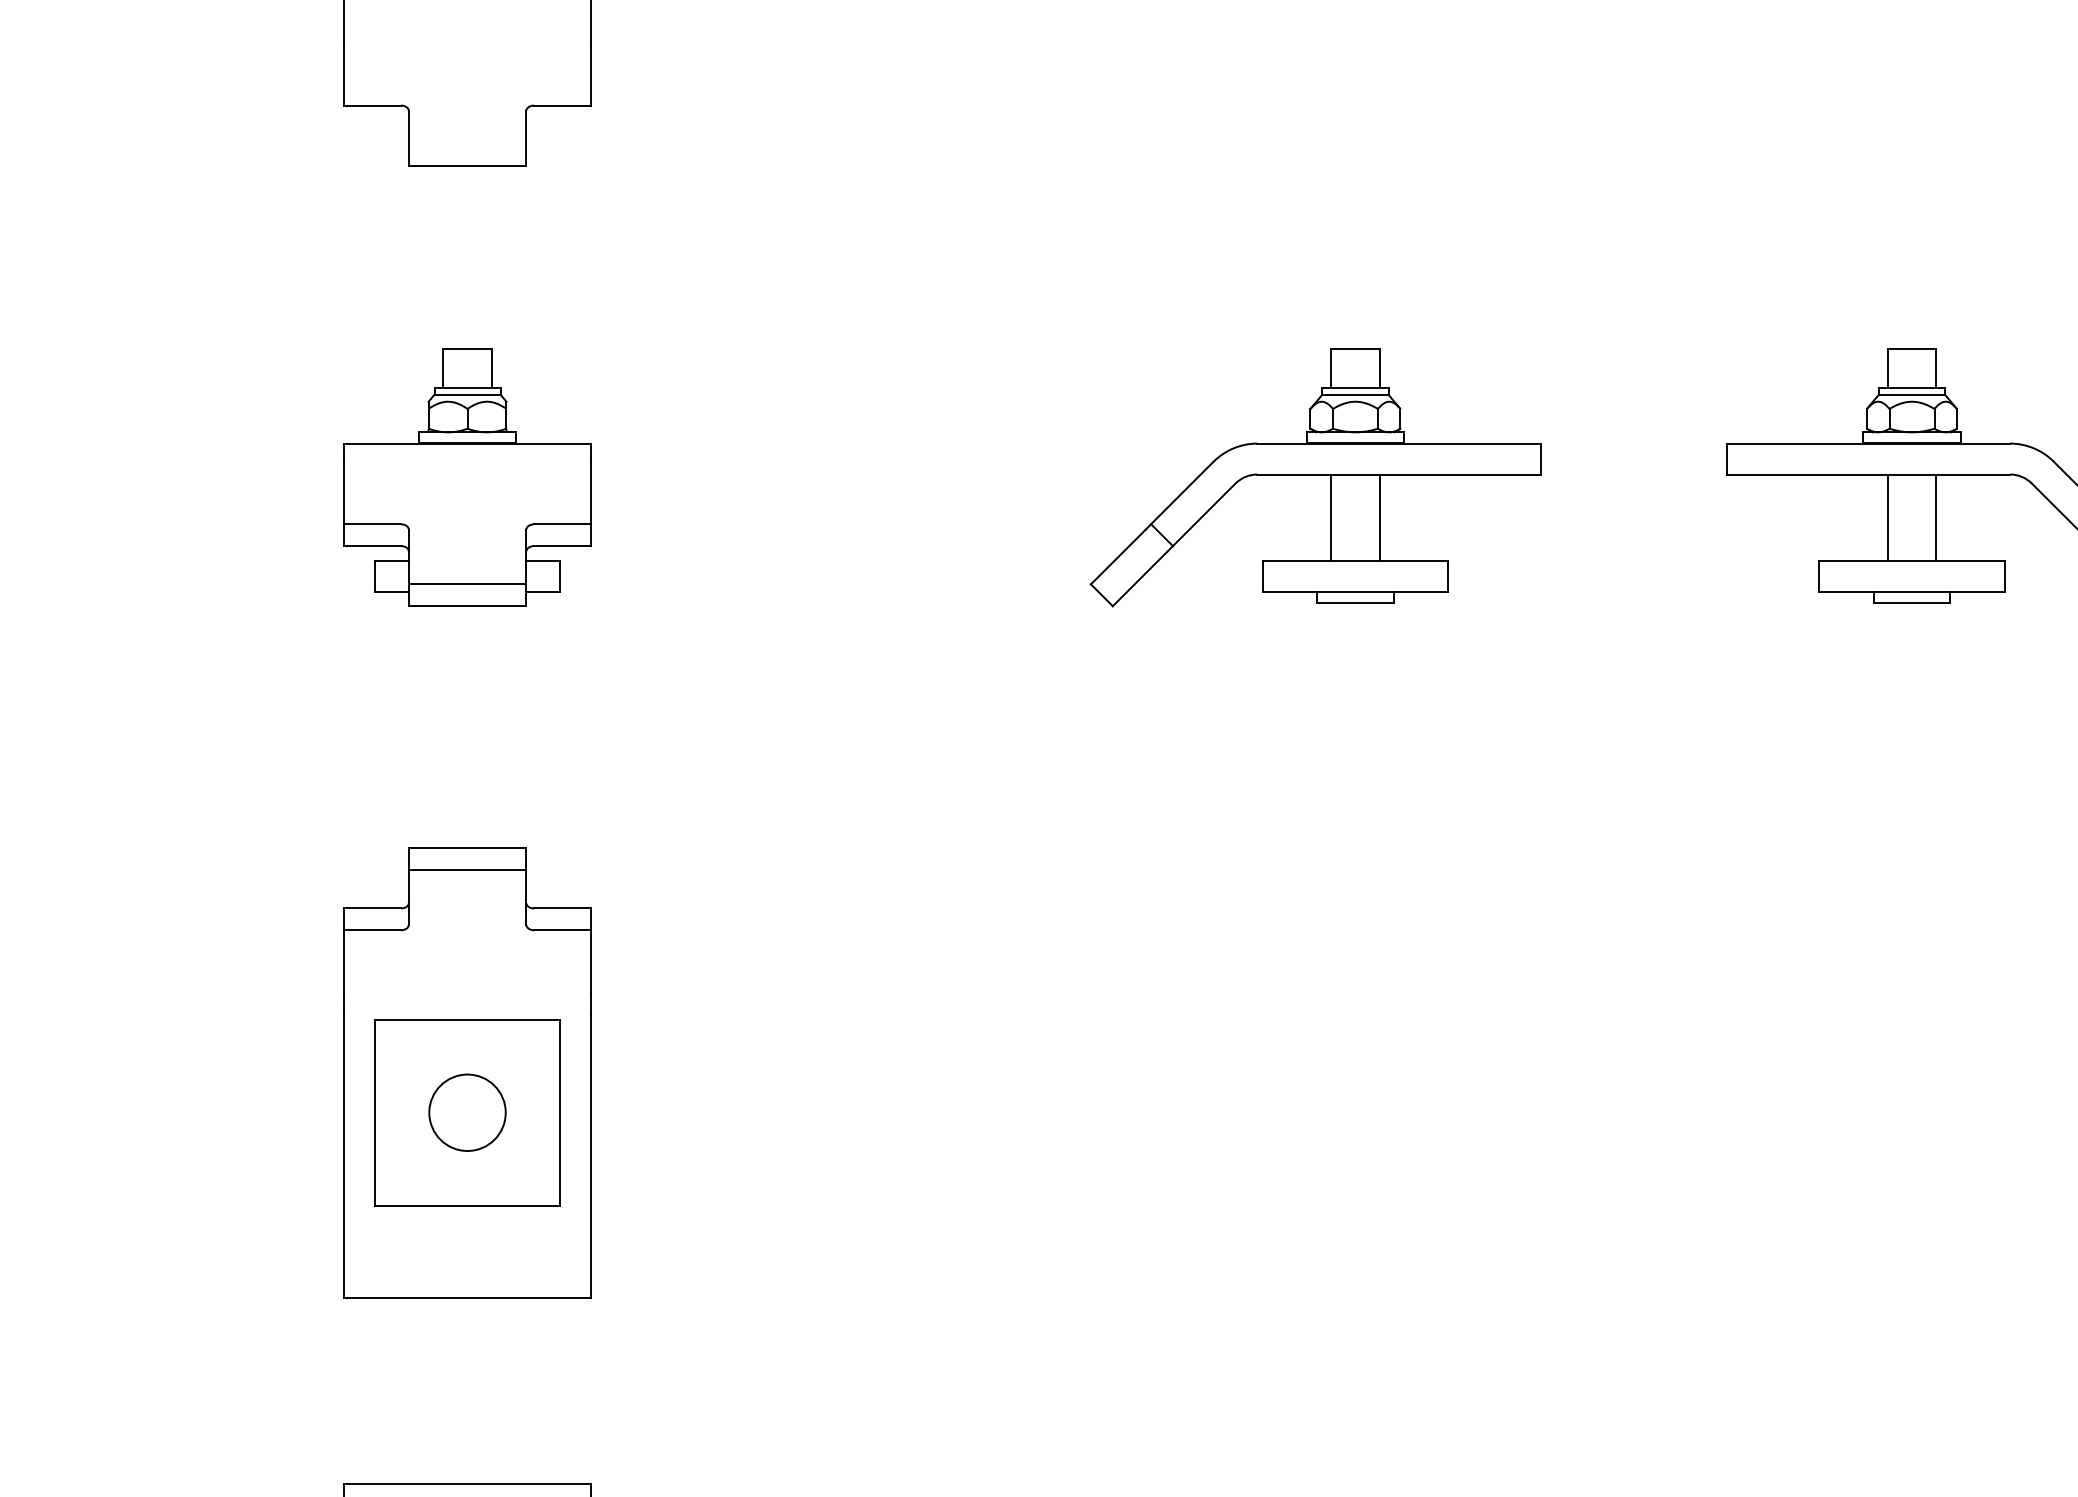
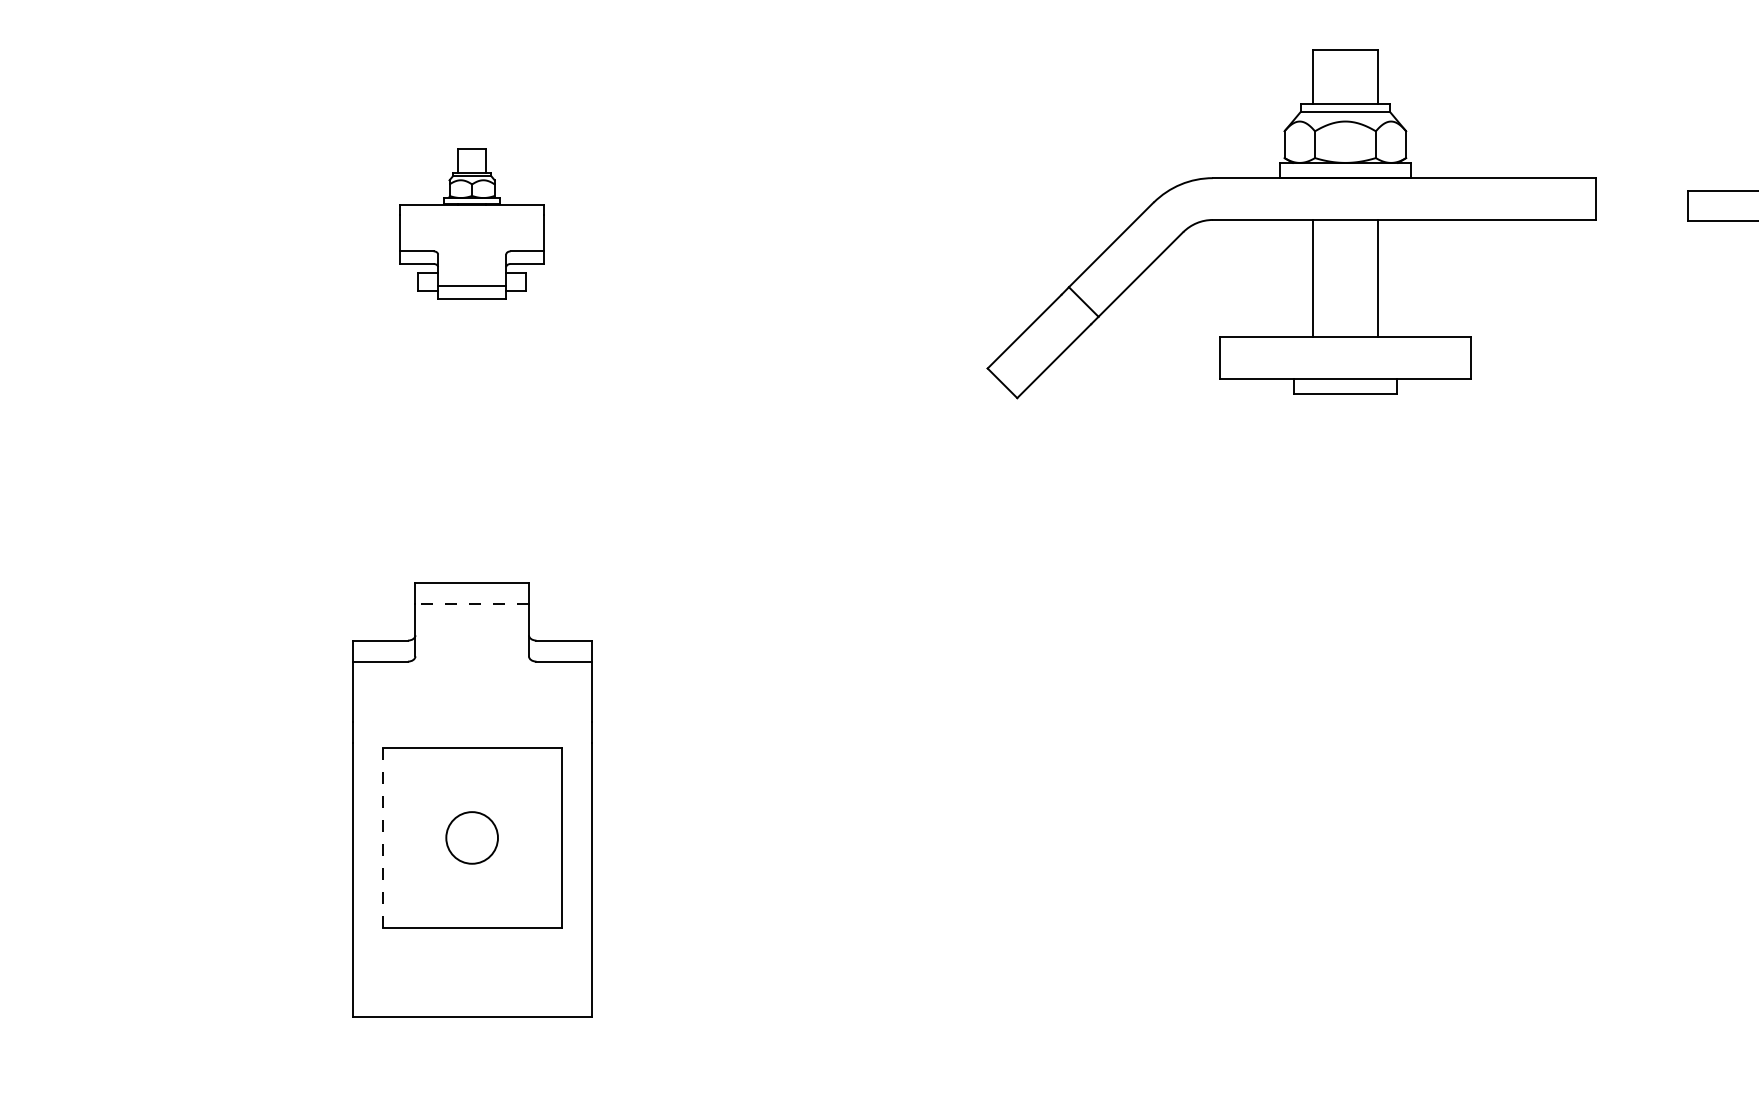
part: (467, 477) -> (472, 224), size x0.6
part: (1315, 477) -> (1291, 224), size x1.4
line: (467, 870) -> (472, 603), solid -> dashed
line: (374, 1112) -> (382, 837), solid -> dashed
circle: (467, 1112) -> (472, 837), size x0.7

